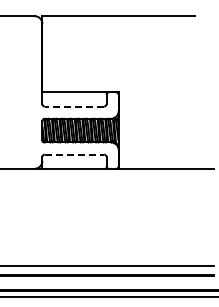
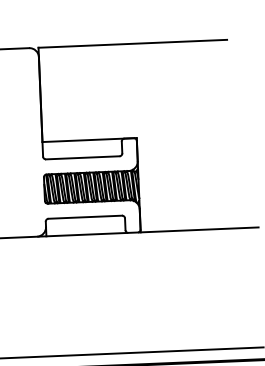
line: (74, 106) -> (82, 157), dashed -> solid
line: (74, 154) -> (85, 217), dashed -> solid

